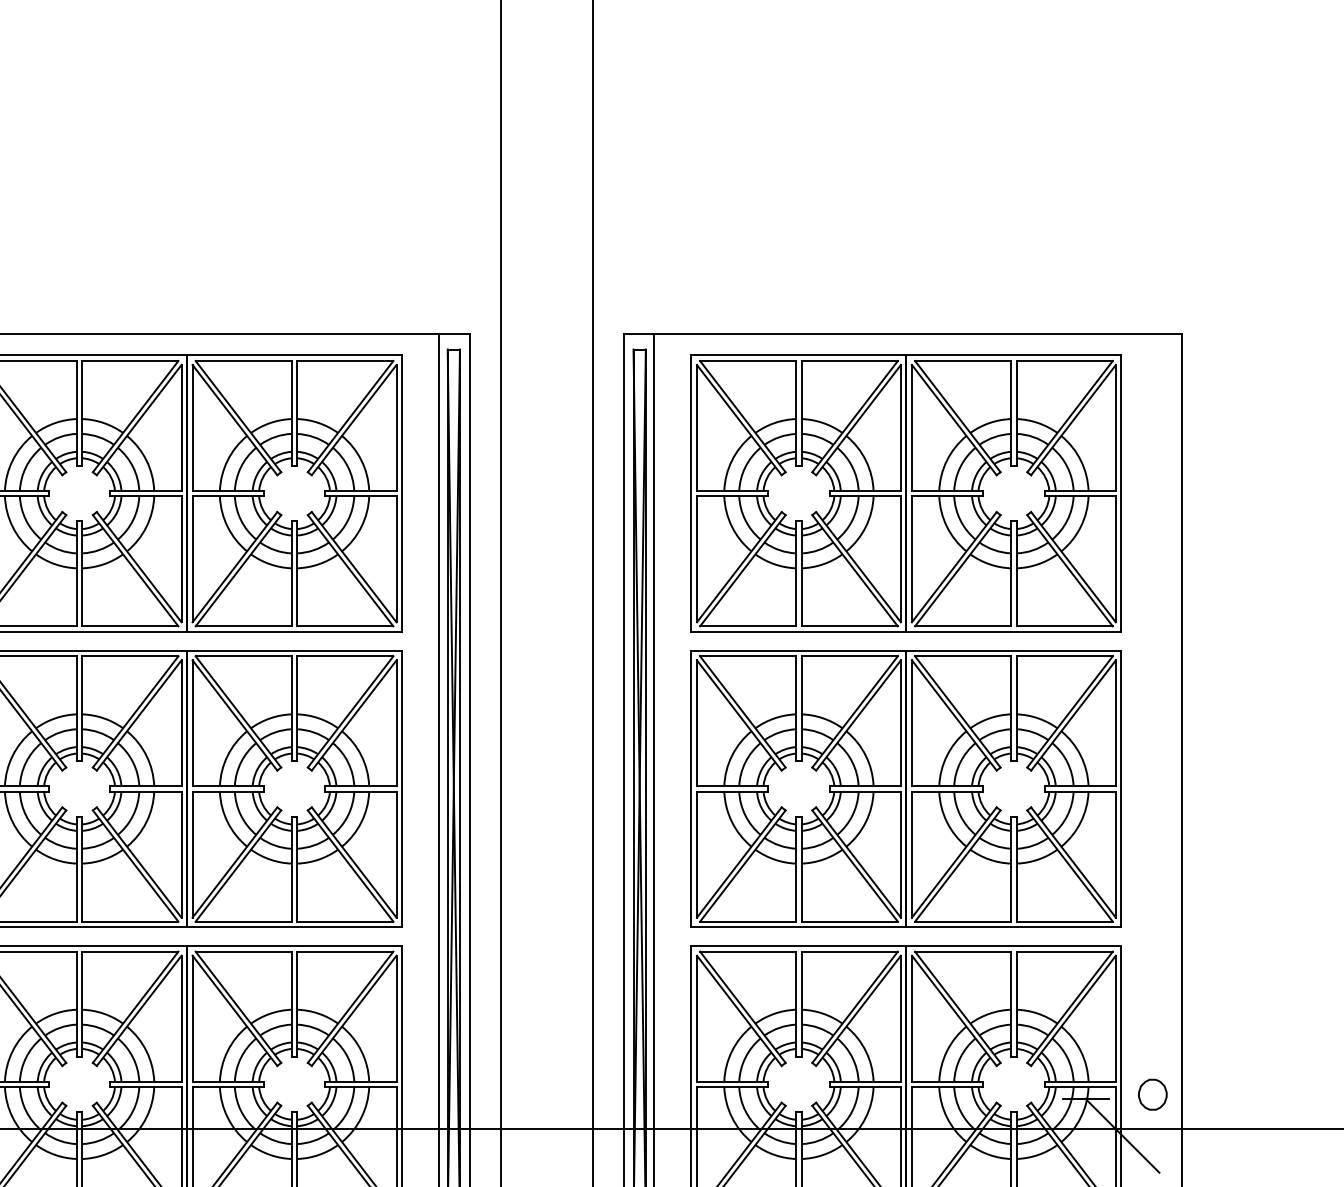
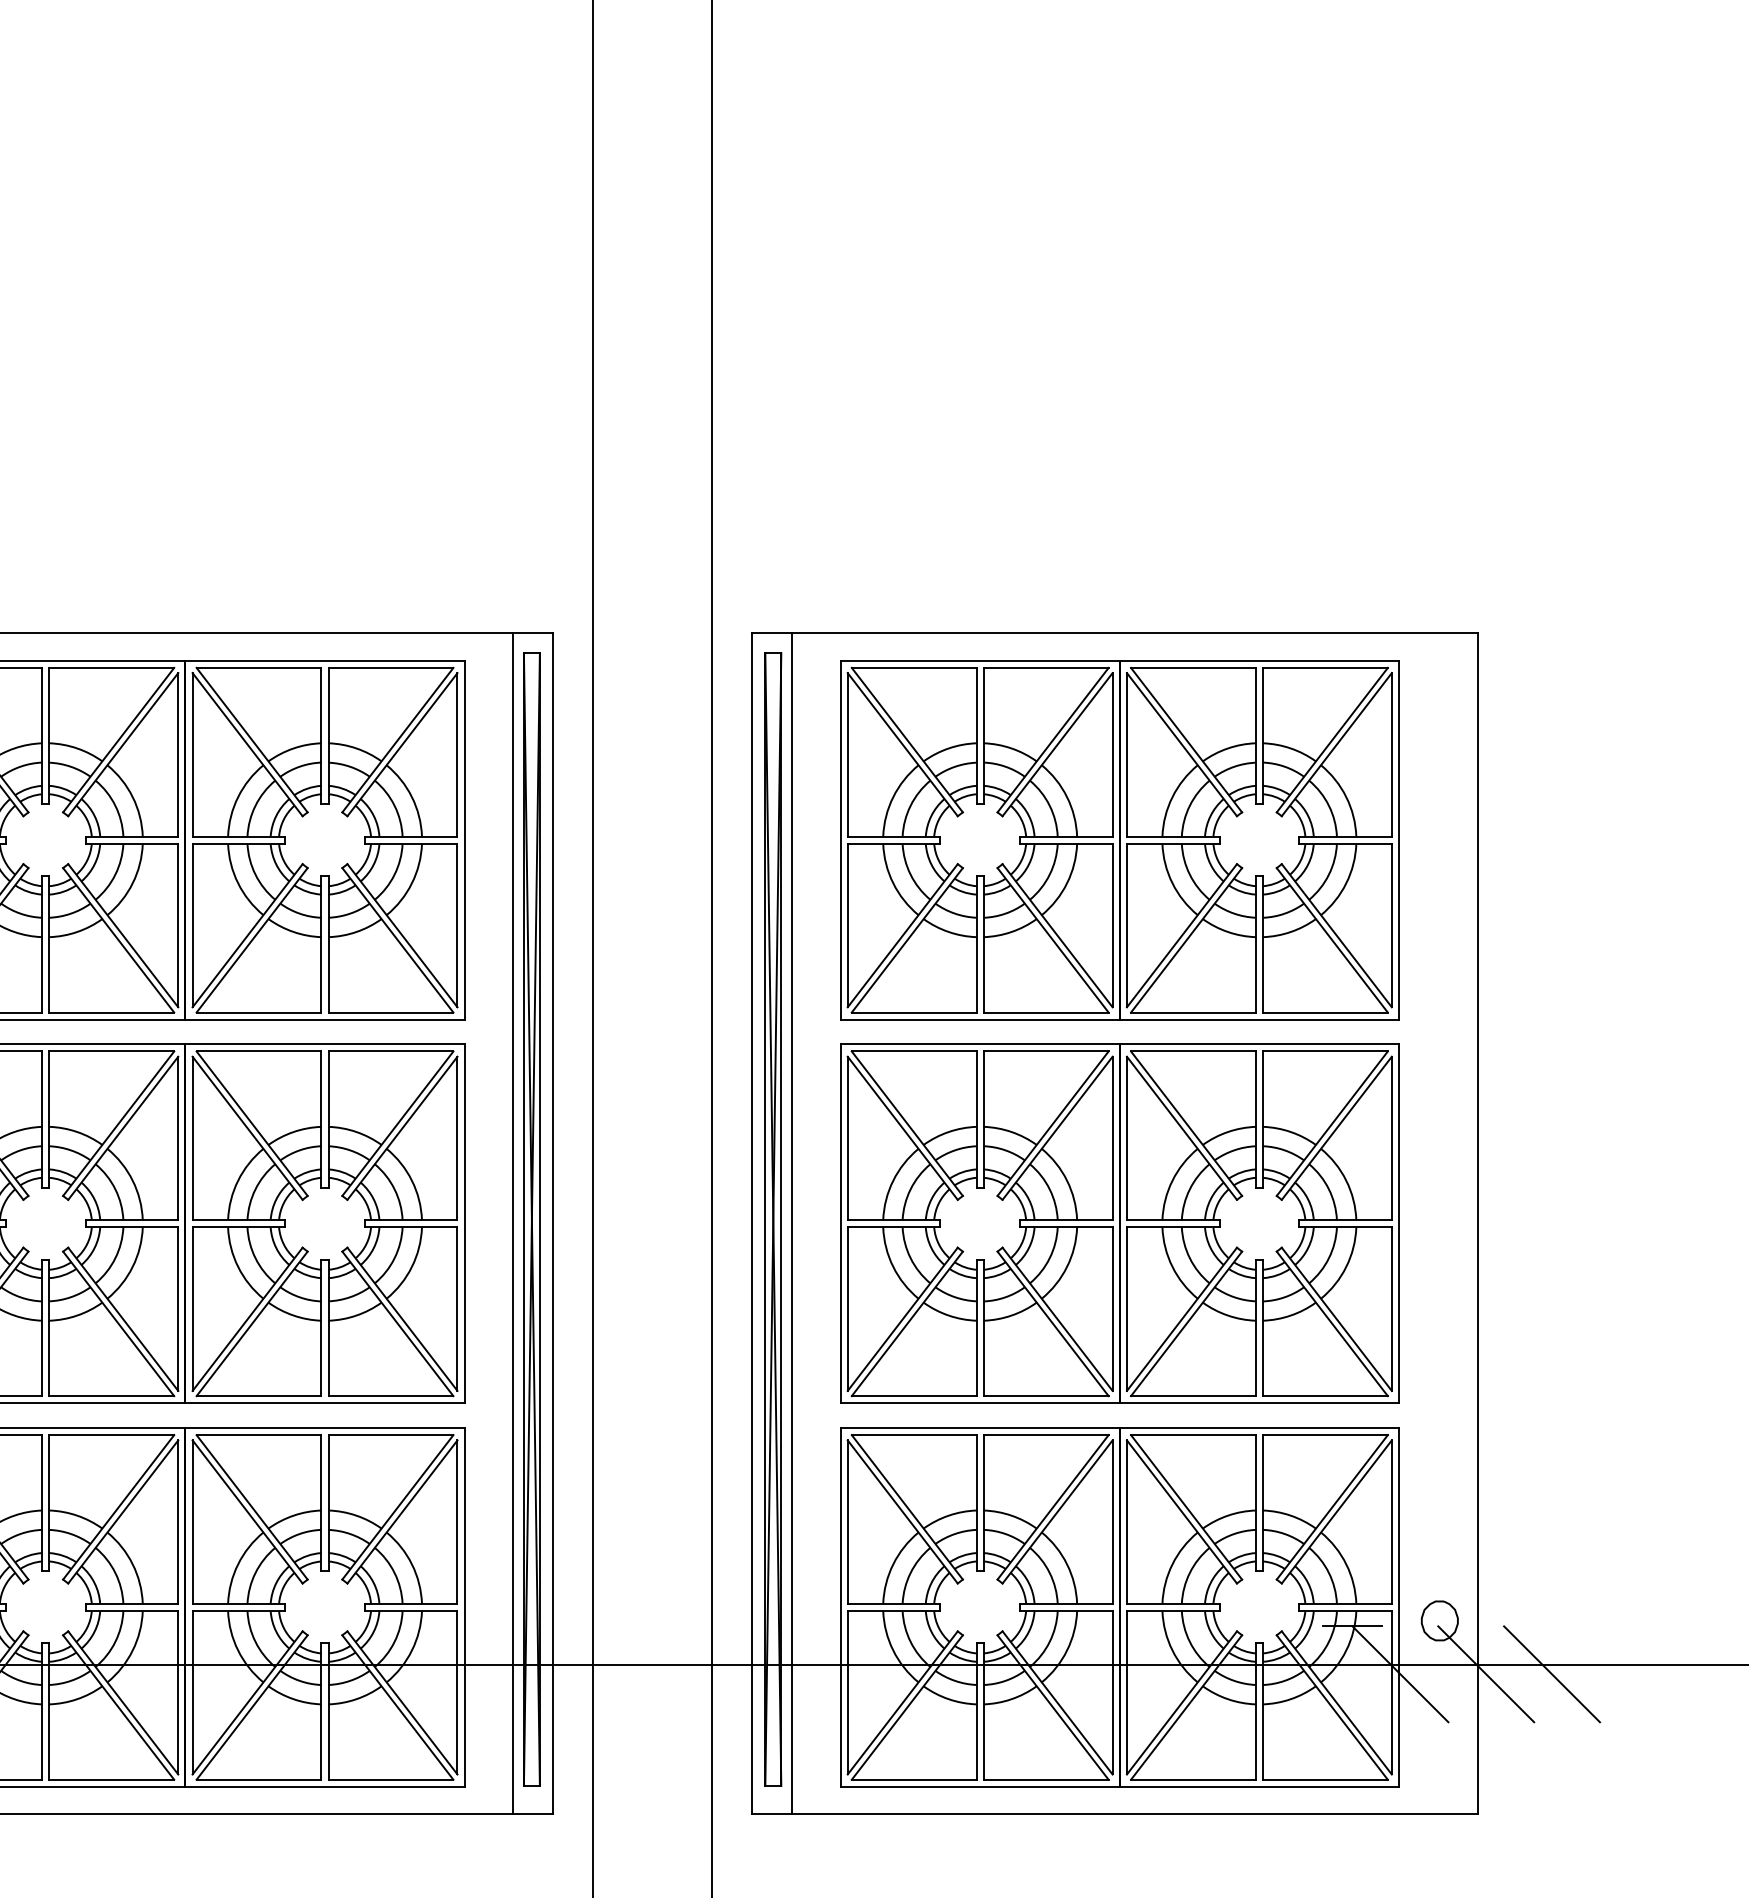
line: (1188, 1135) -> (1486, 1674), added
line: (1238, 1135) -> (1551, 1674), added

